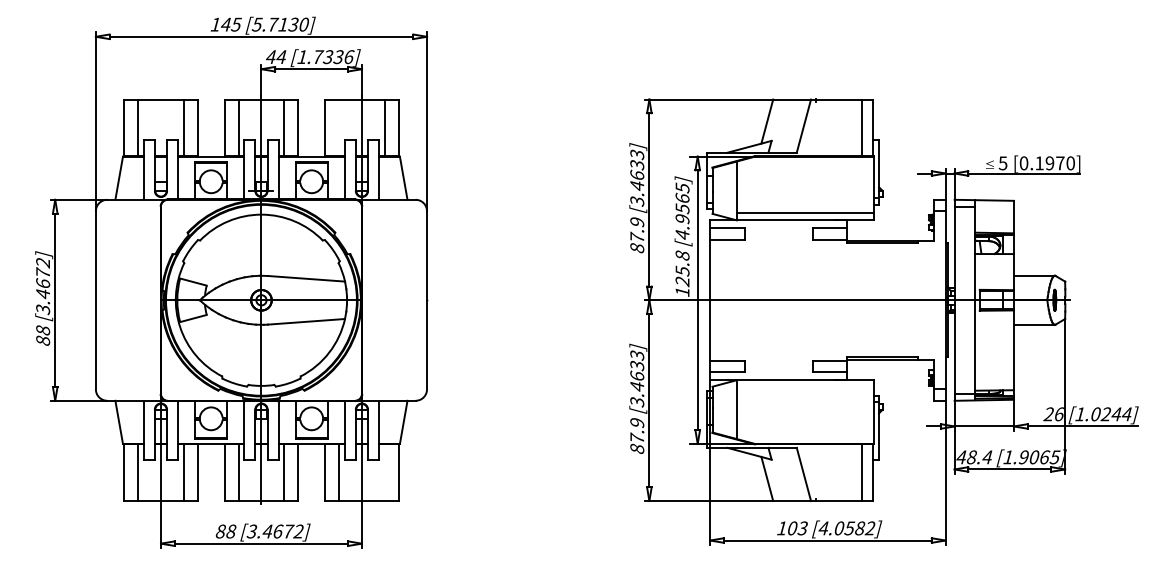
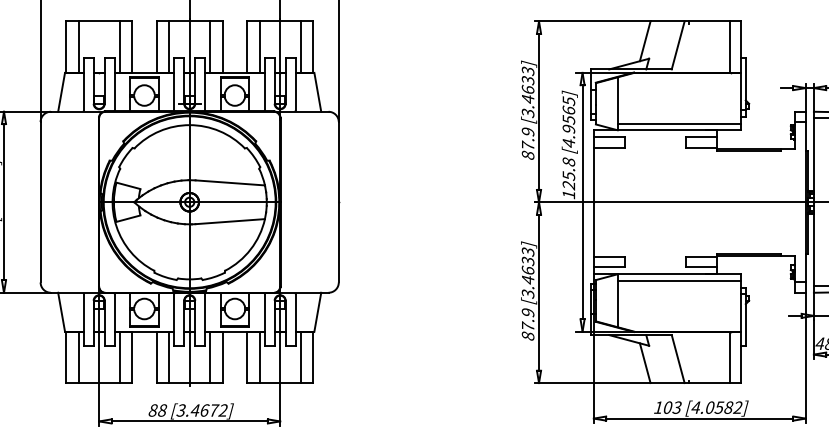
line: (339, 127) -> (259, 46), added
line: (804, 387) -> (678, 280), added
line: (384, 472) -> (300, 357), added

